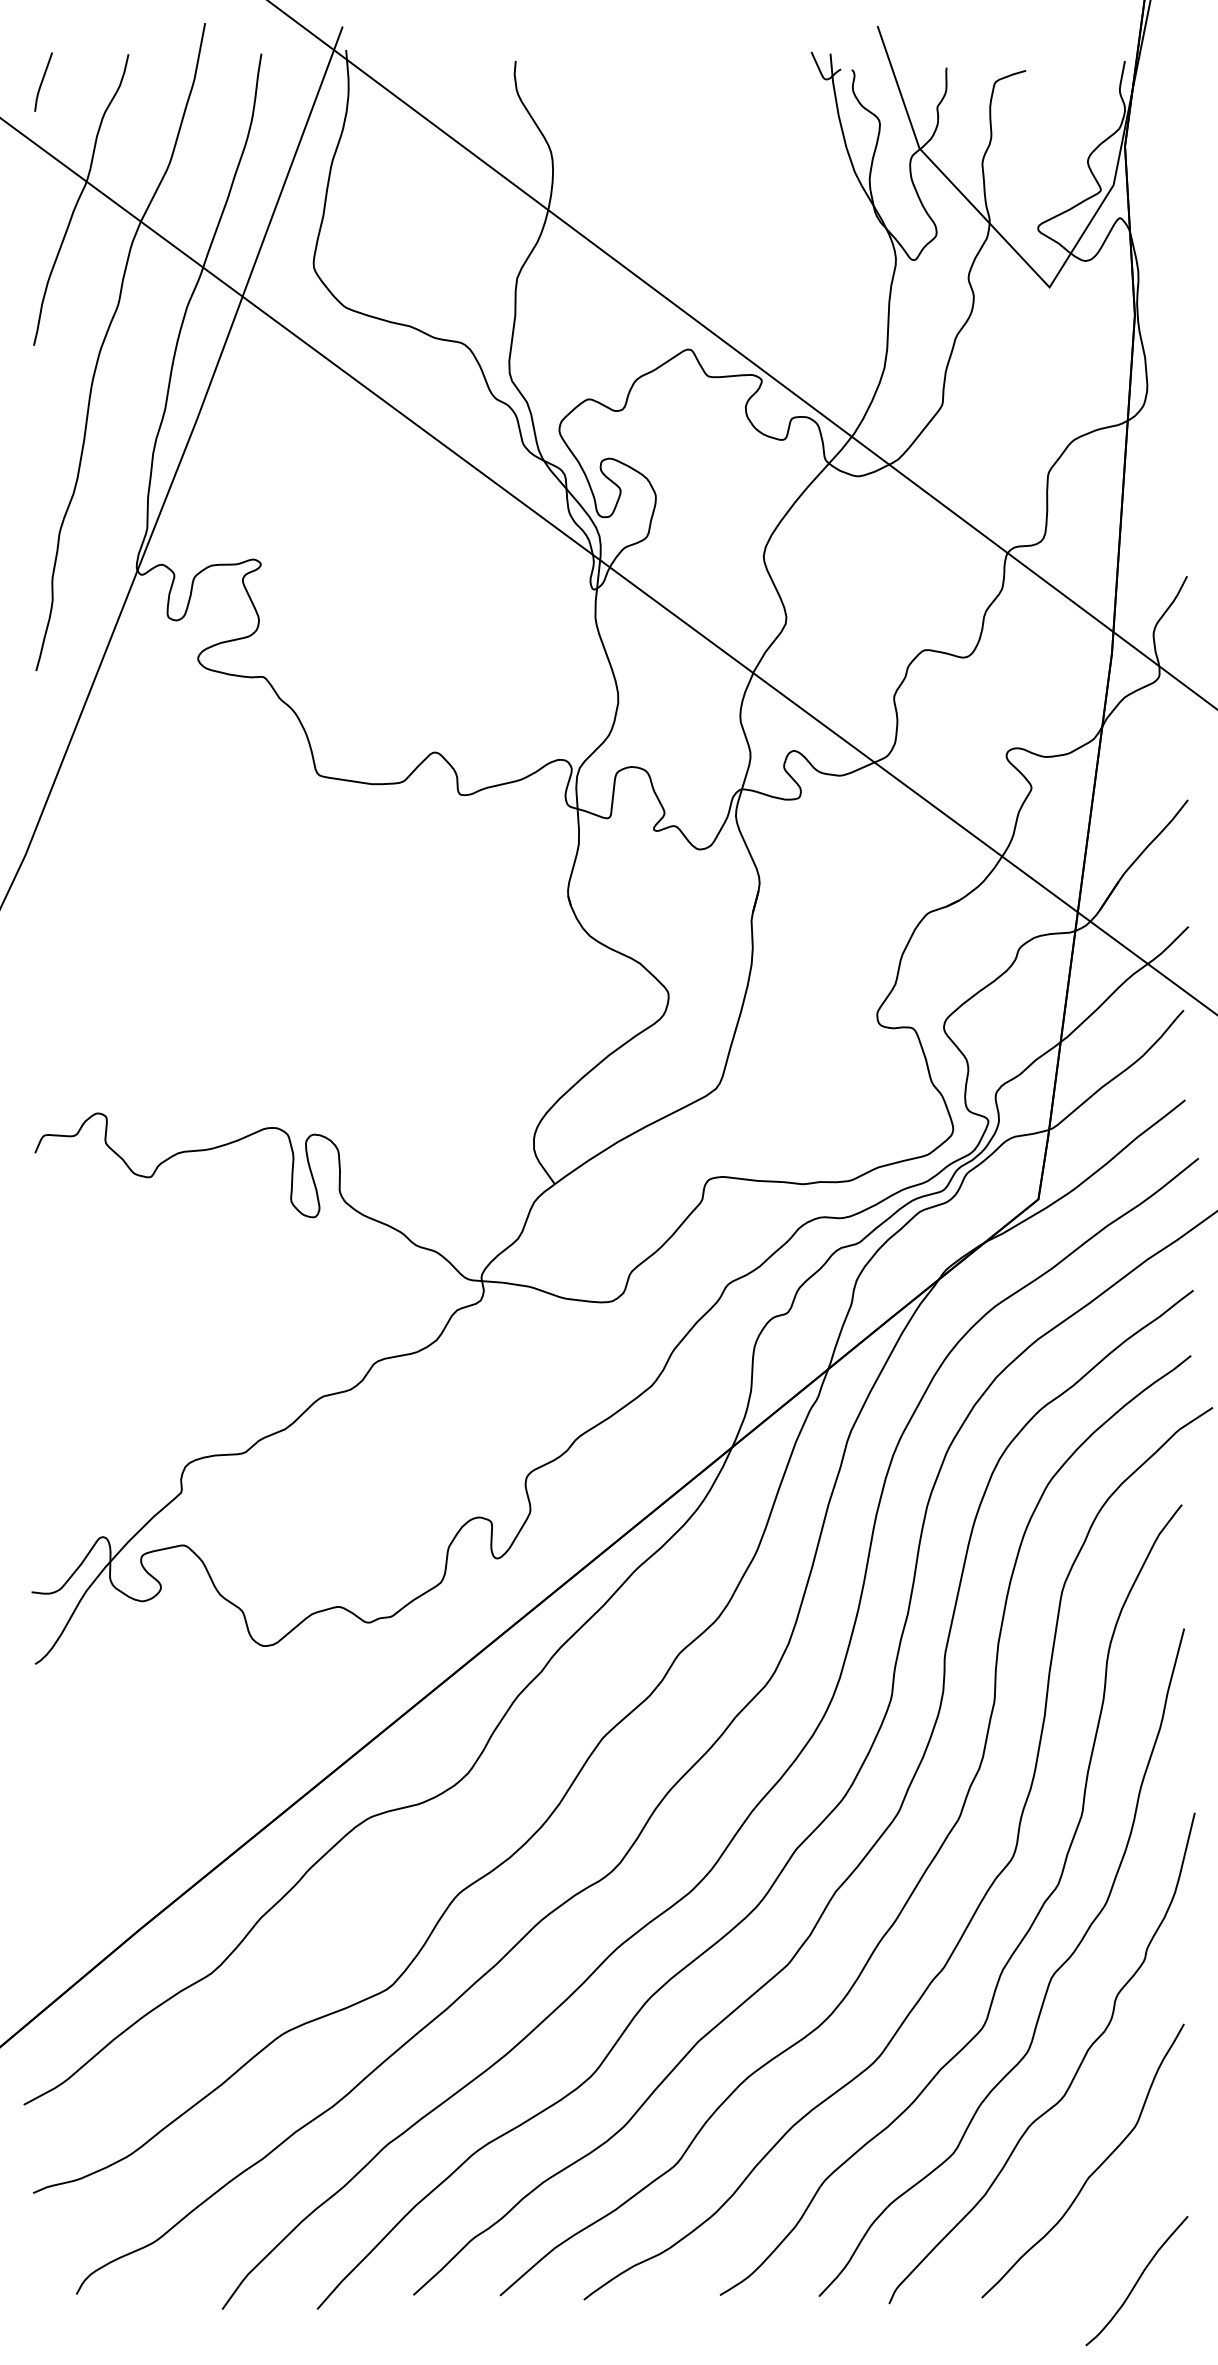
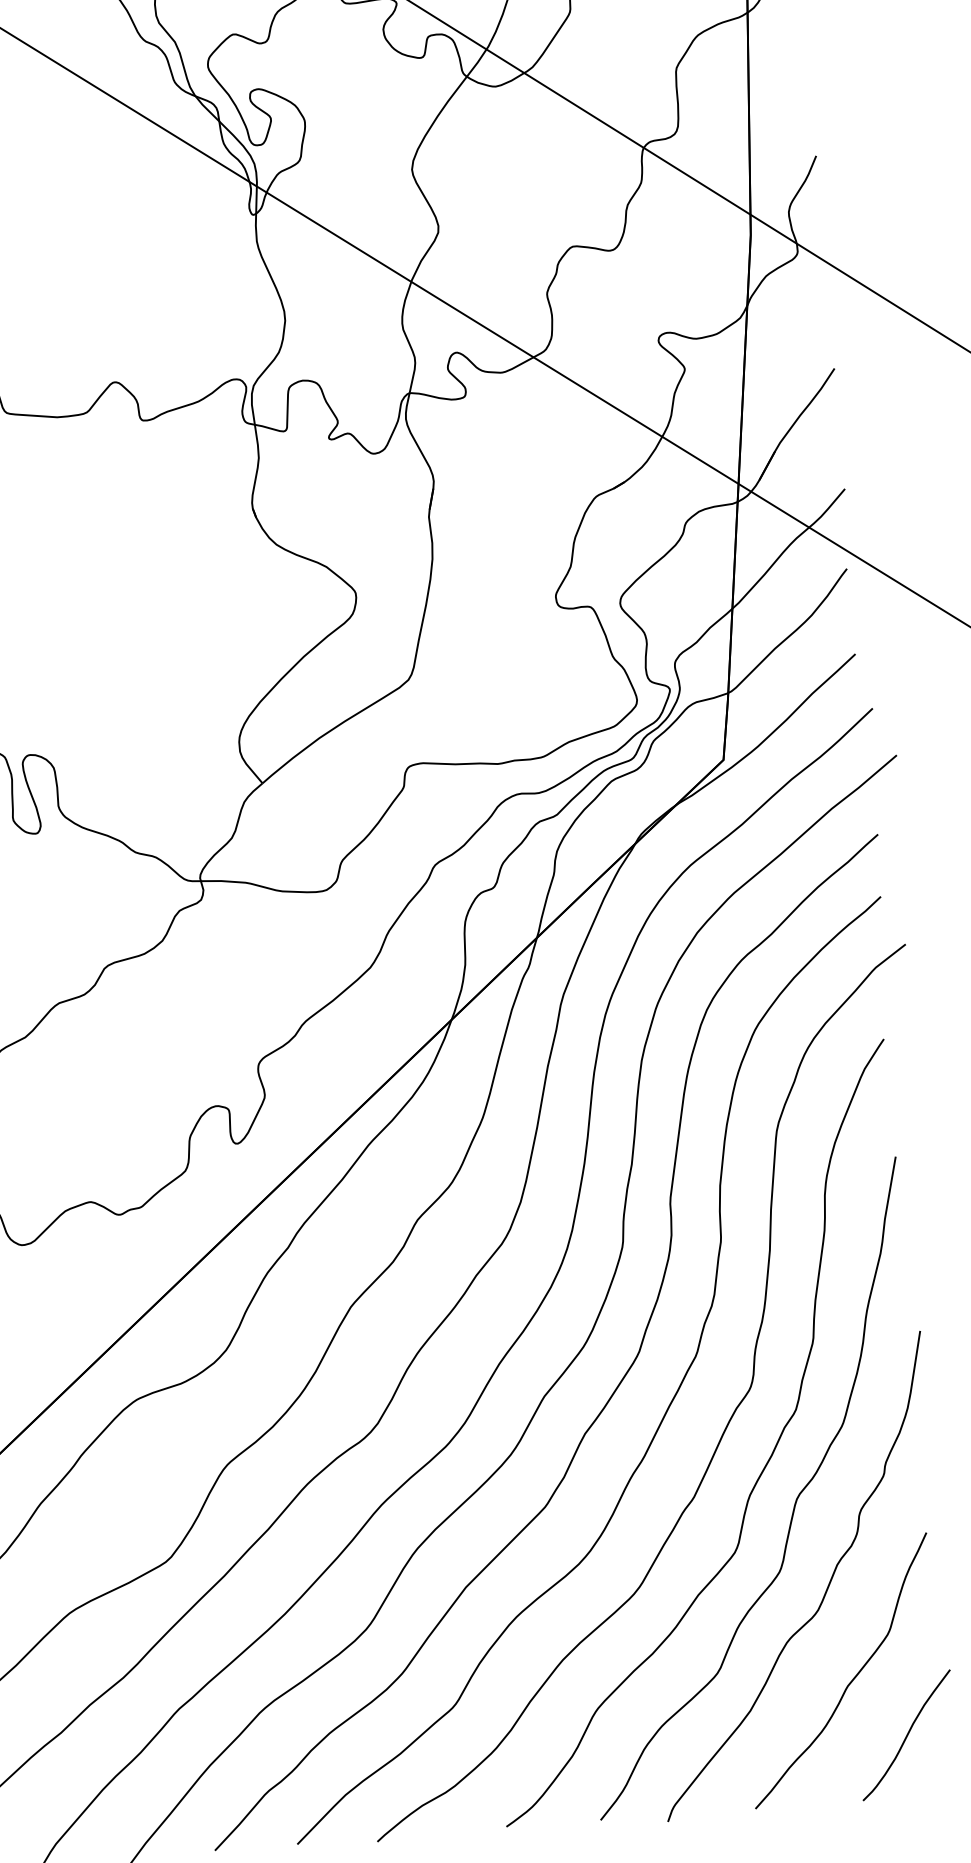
curve: (1137, 2280) -> (907, 1734), moved

